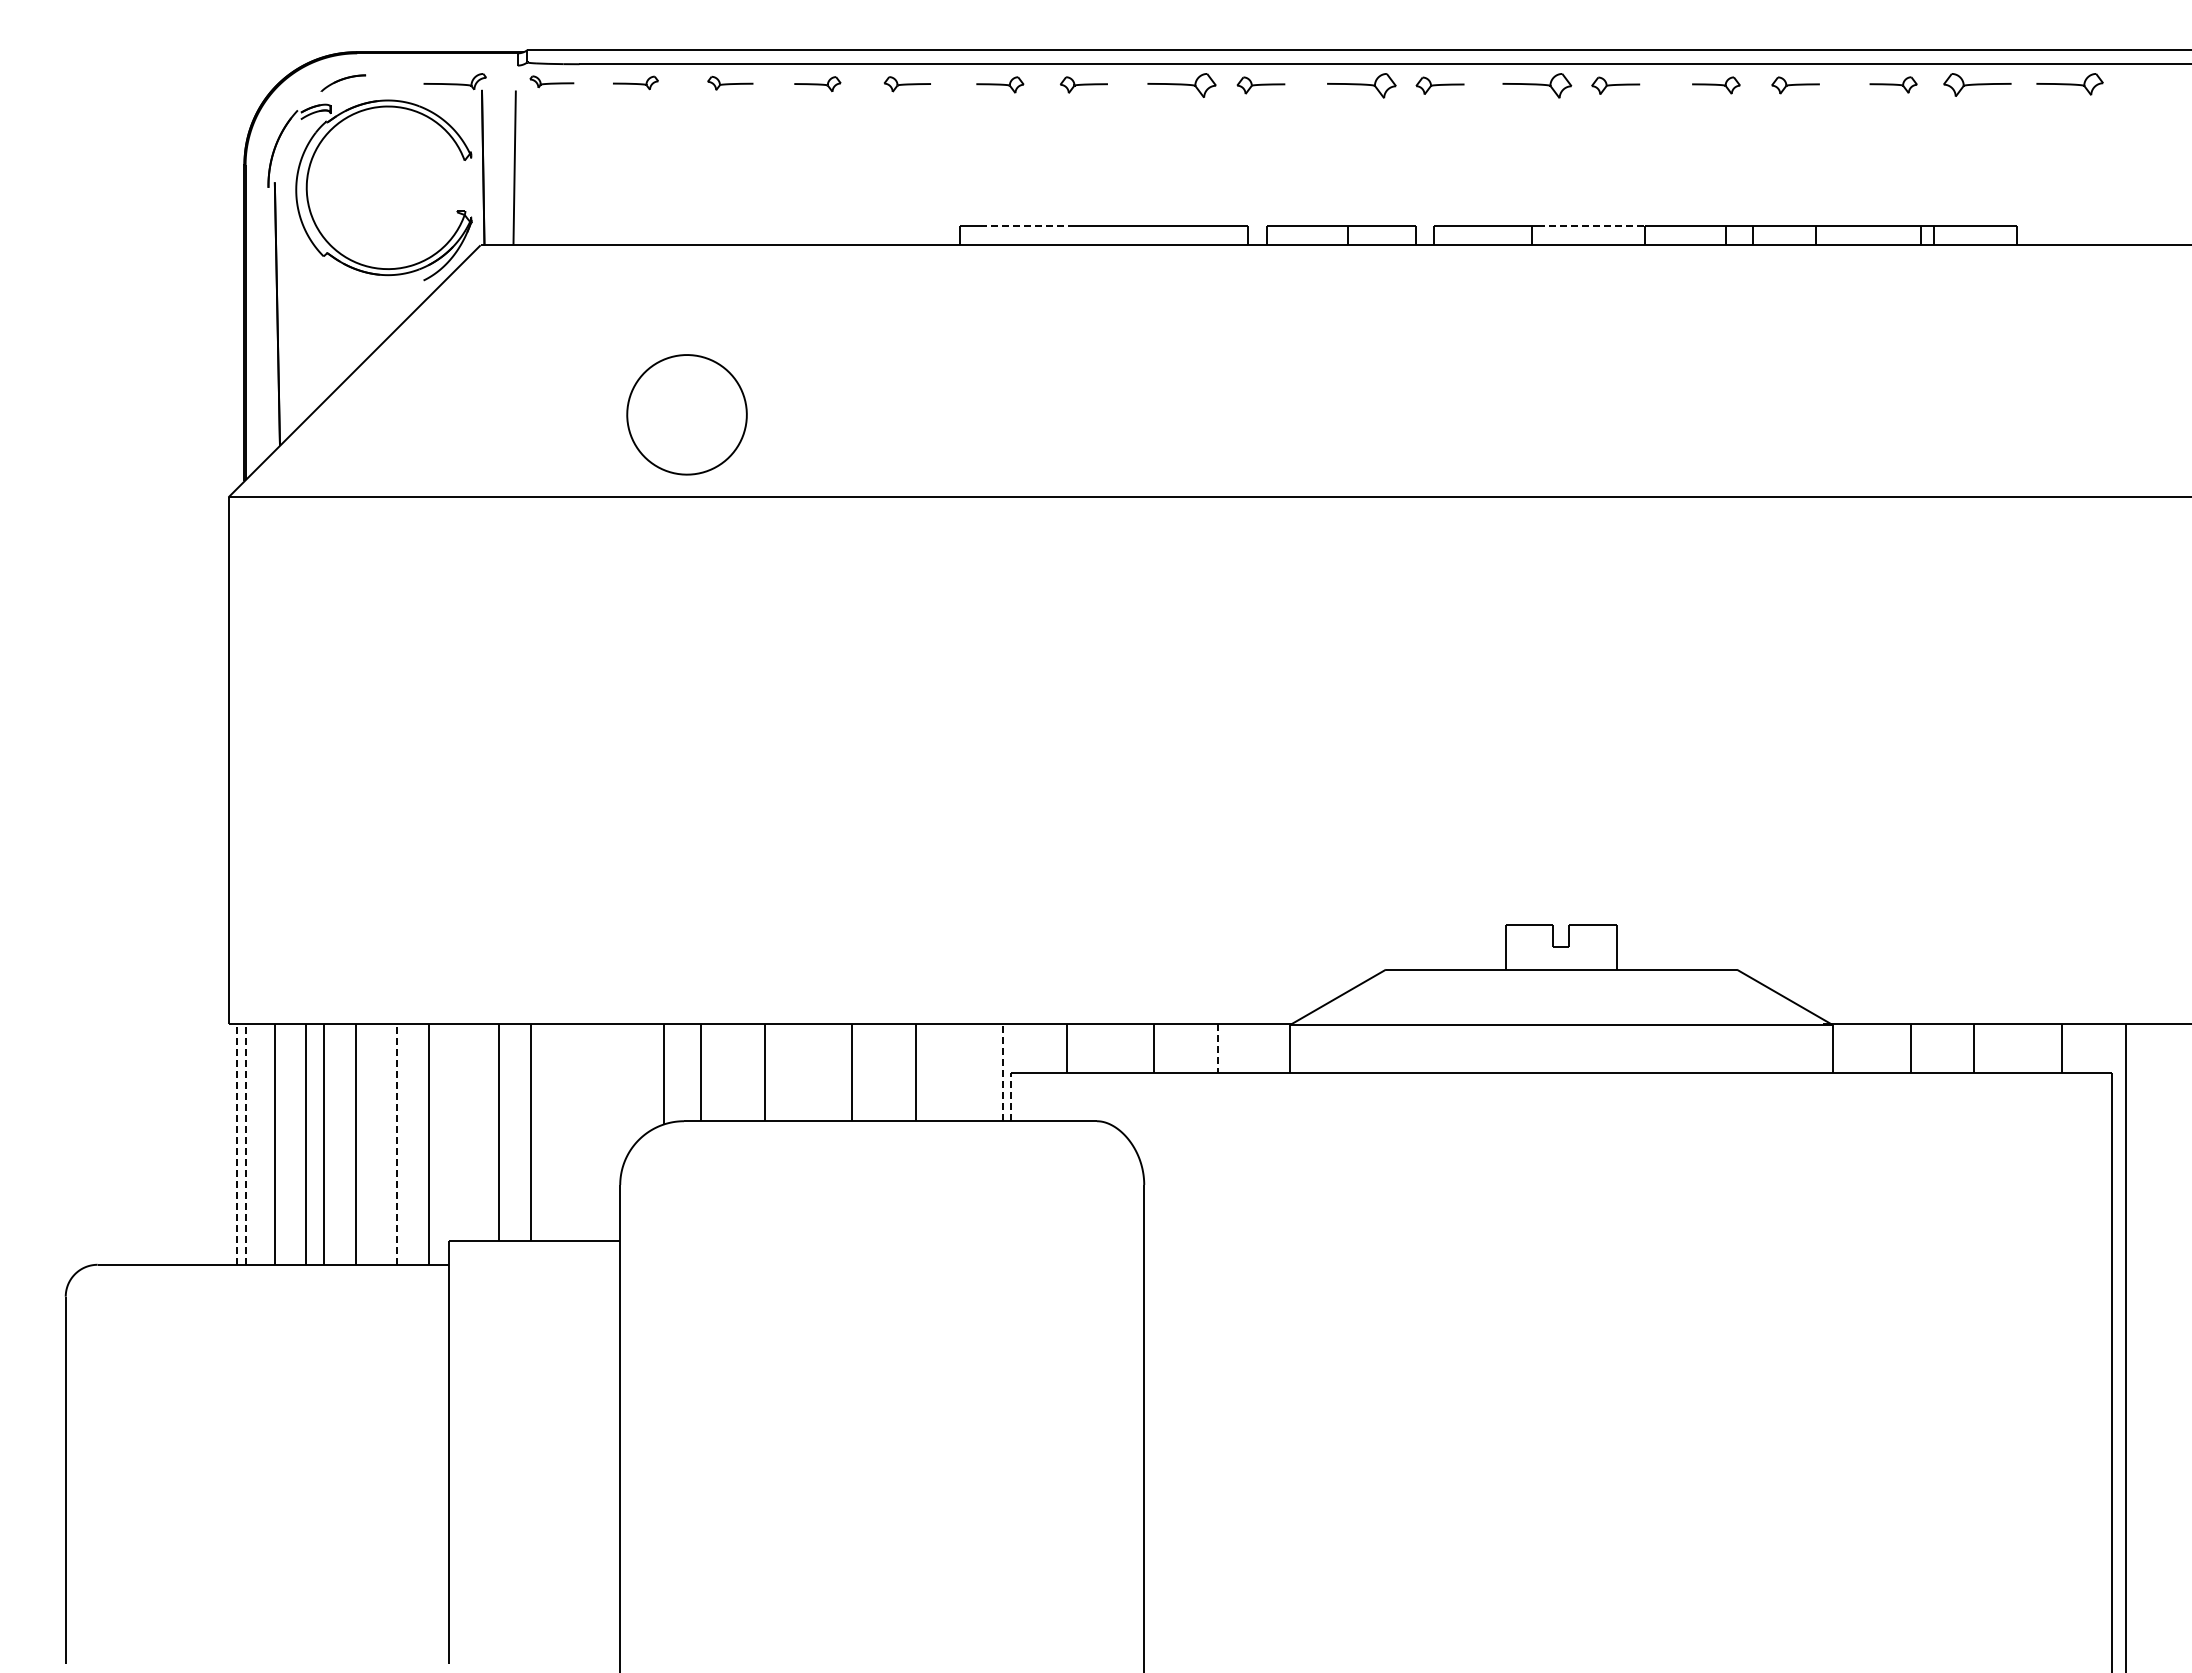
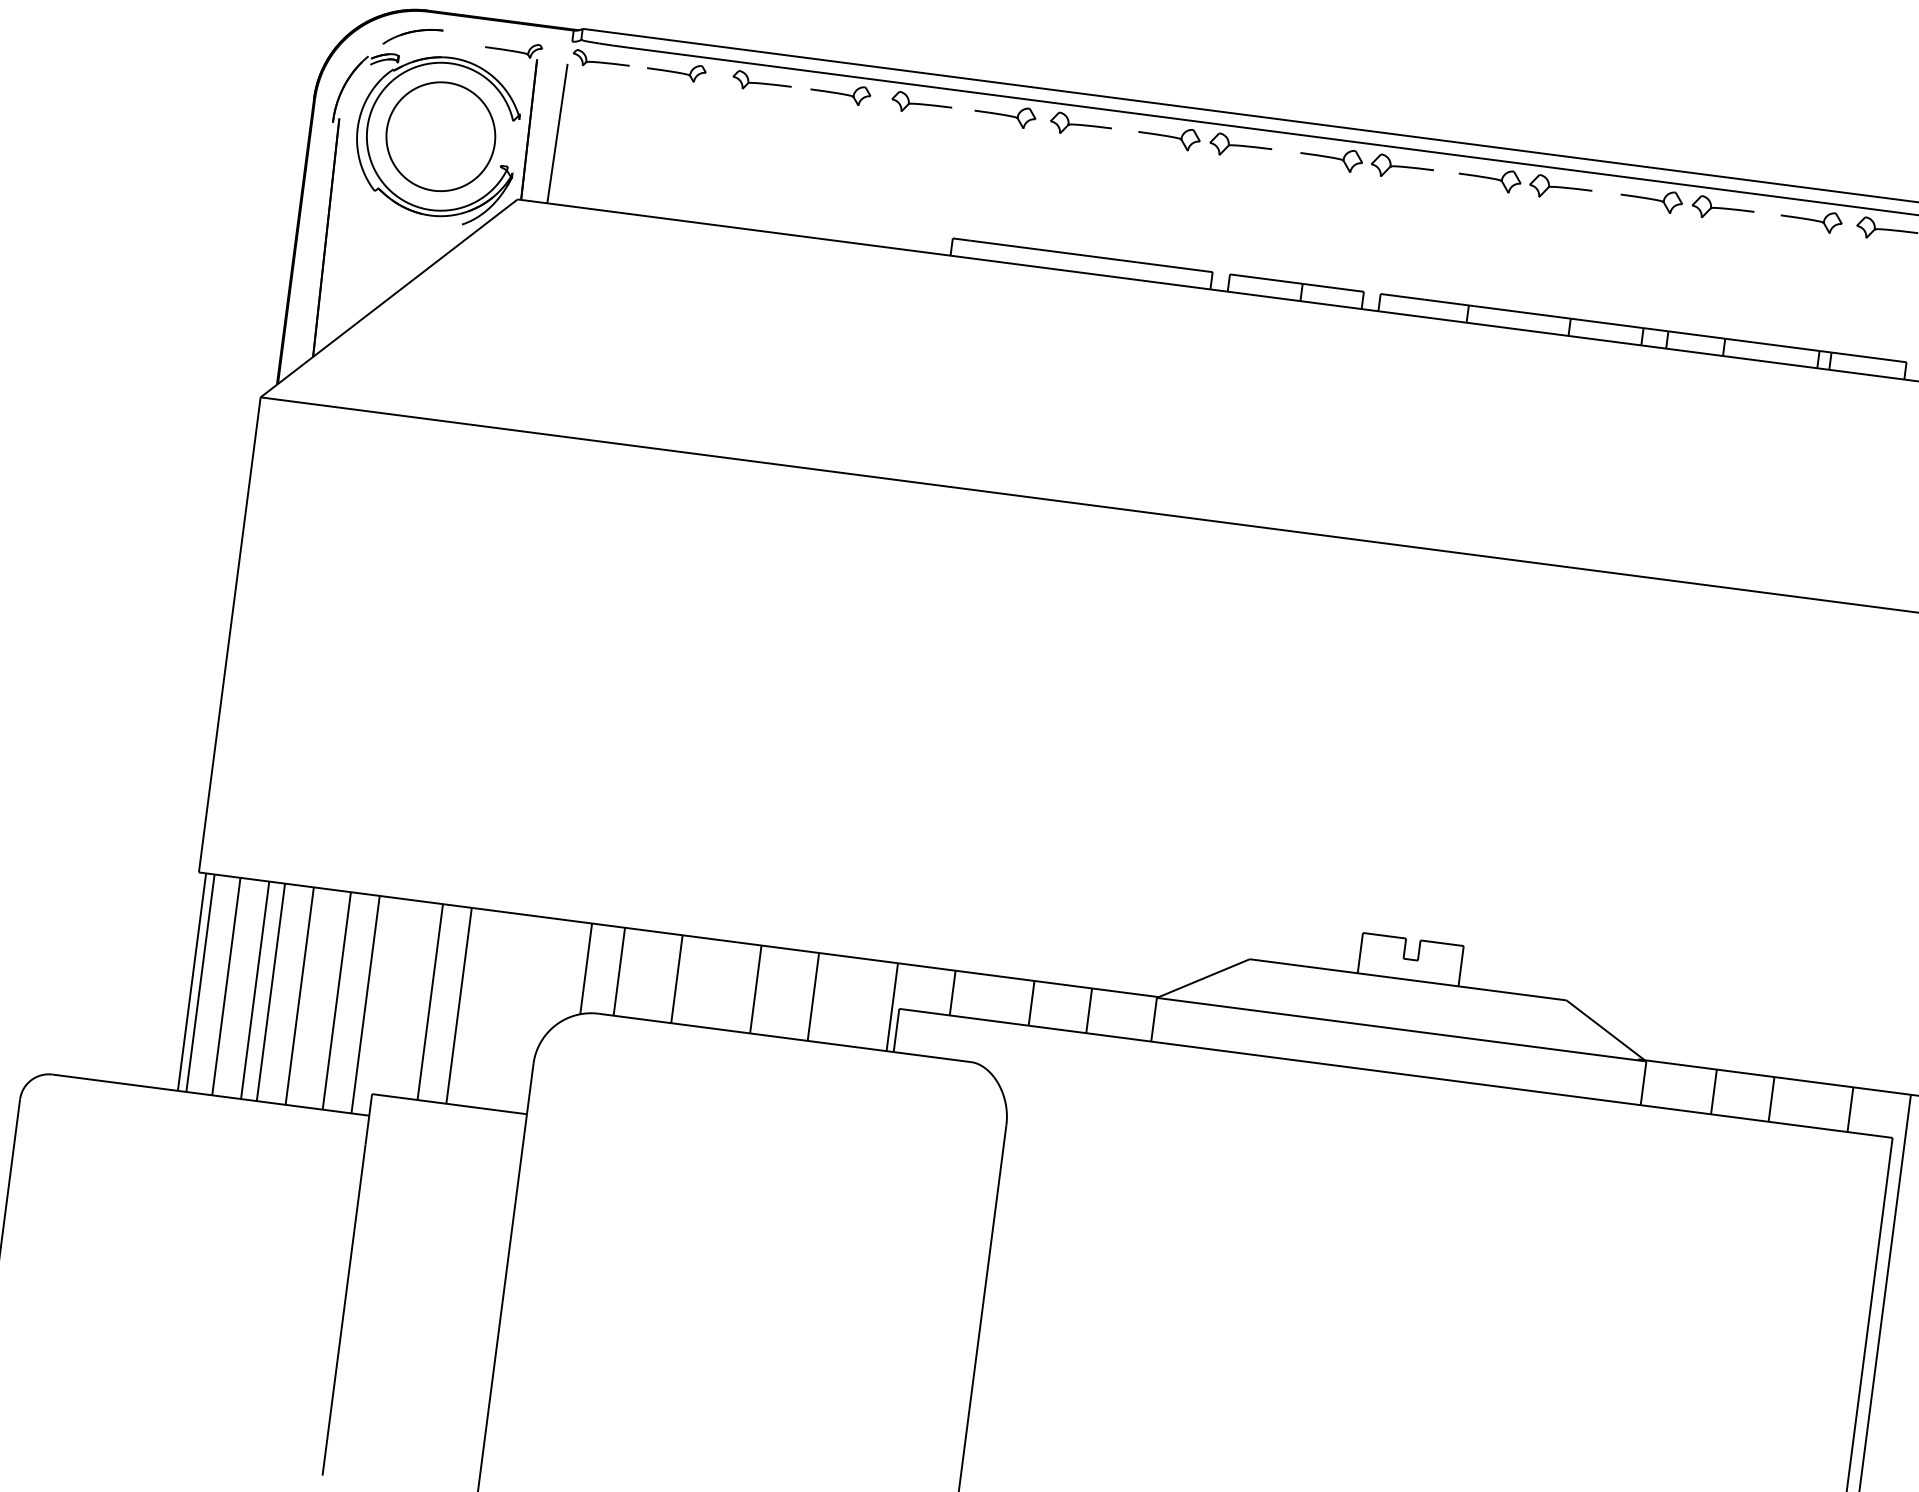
part: (551, 81) -> (600, 59), size x1.43
part: (635, 82) -> (676, 70), size x1.43
part: (343, 83) -> (412, 37), size x1.43
part: (730, 83) -> (762, 82), size x1.43
part: (817, 84) -> (840, 93), size x1.43
part: (907, 84) -> (921, 104), size x1.43
part: (1000, 84) -> (1005, 115), size x1.43
part: (1083, 84) -> (1080, 124), size x1.43
part: (1893, 84) -> (1811, 219), size x1.43
part: (1260, 85) -> (1240, 146), size x1.43
part: (1439, 85) -> (1401, 167), size x1.43
part: (1615, 85) -> (1560, 188), size x1.43
part: (1715, 85) -> (1650, 199), size x1.43
part: (1795, 85) -> (1722, 209), size x1.43
line: (1026, 226) -> (1012, 246), dashed -> solid
line: (1592, 226) -> (1523, 312), dashed -> solid
part: (686, 414) -> (440, 136), moved
line: (1218, 1048) -> (1089, 1010), dashed -> solid
line: (1003, 1072) -> (892, 1007), dashed -> solid
line: (1011, 1097) -> (896, 1030), dashed -> solid
line: (236, 1143) -> (192, 981), dashed -> solid
line: (245, 1143) -> (200, 982), dashed -> solid
line: (396, 1143) -> (336, 1000), dashed -> solid

